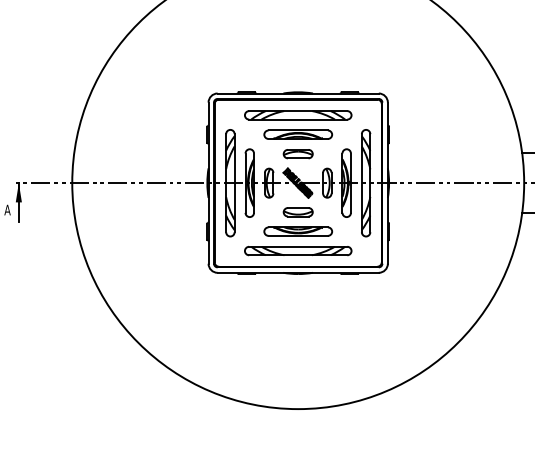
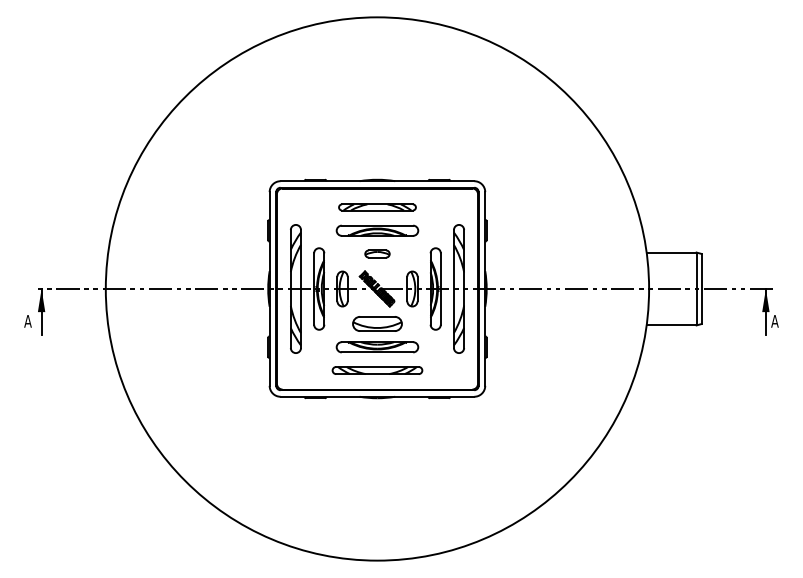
part: (298, 115) -> (377, 207), size x0.6
part: (298, 153) -> (377, 253), size x0.7
part: (298, 211) -> (377, 323), size x1.4
part: (298, 250) -> (377, 370), size x0.7

